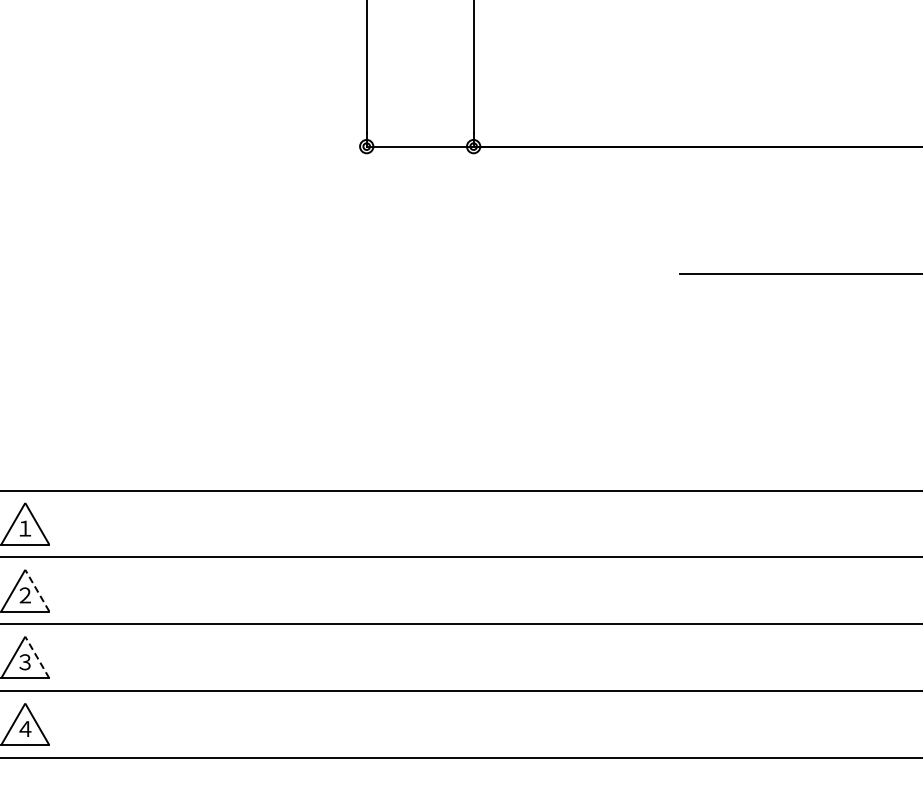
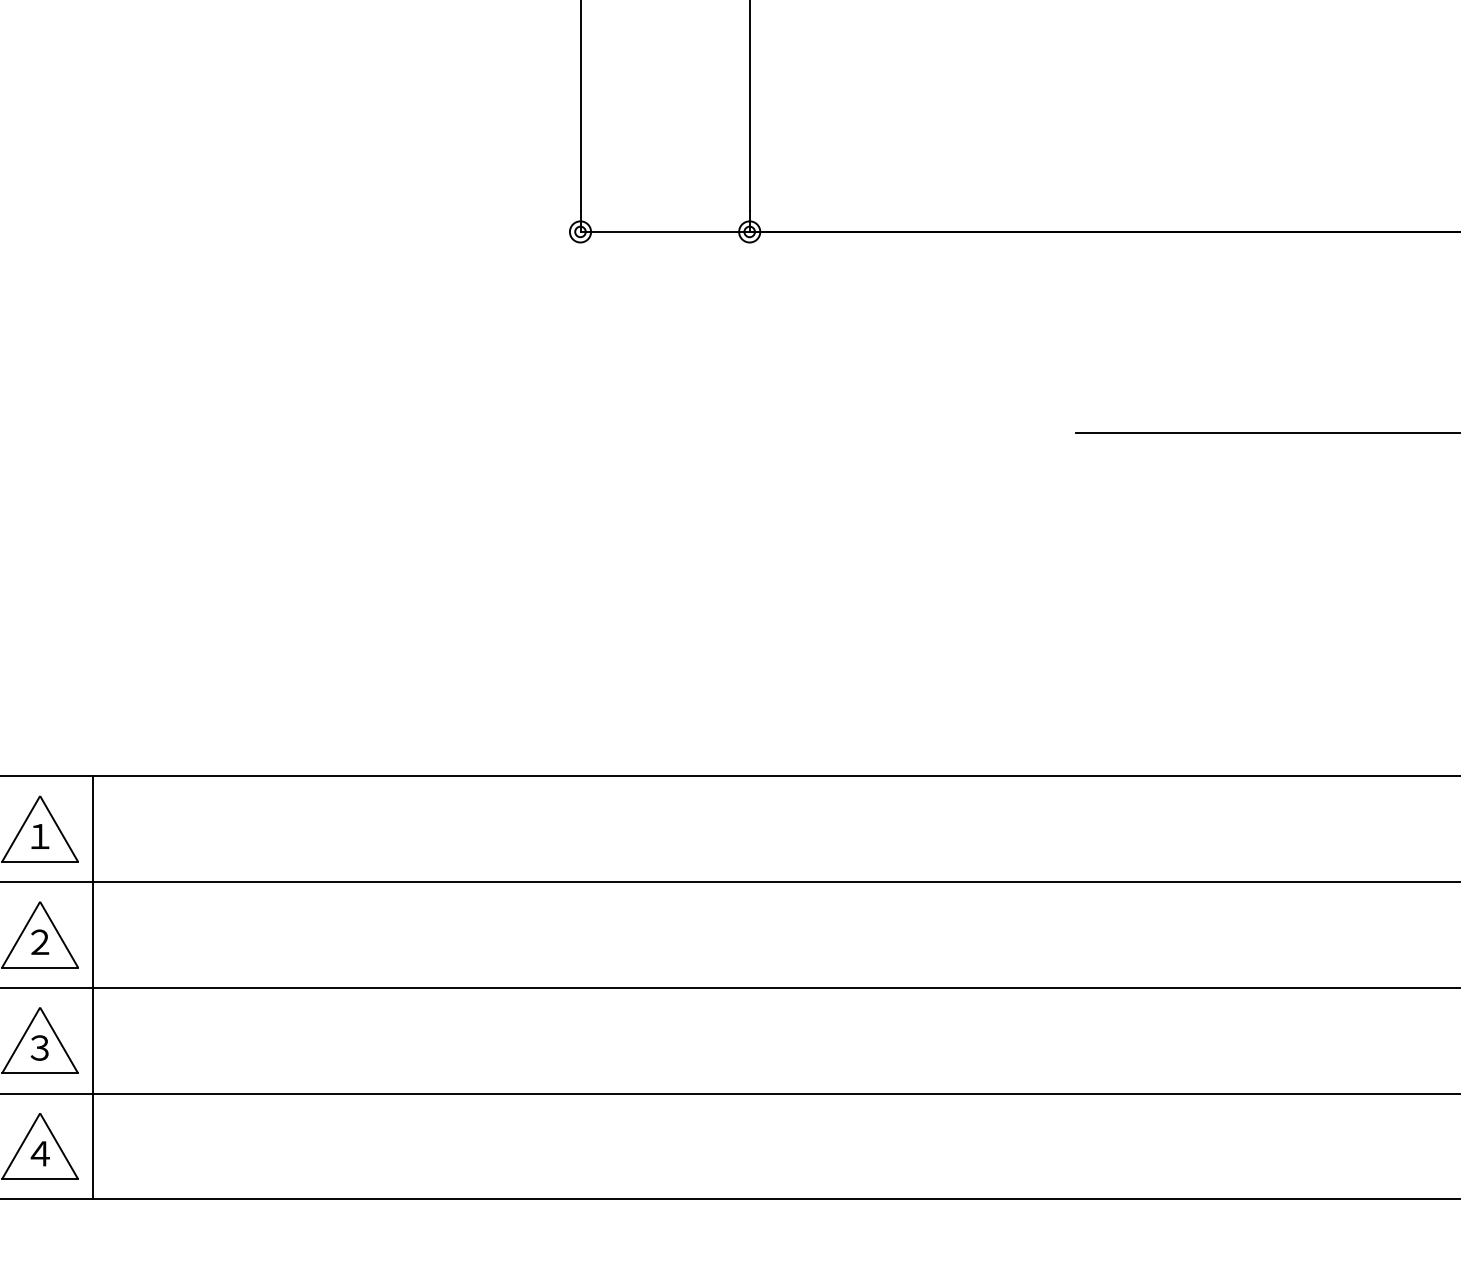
line: (37, 590) -> (59, 934), dashed -> solid
line: (58, 623) -> (92, 986), added
line: (37, 657) -> (59, 1040), dashed -> solid

